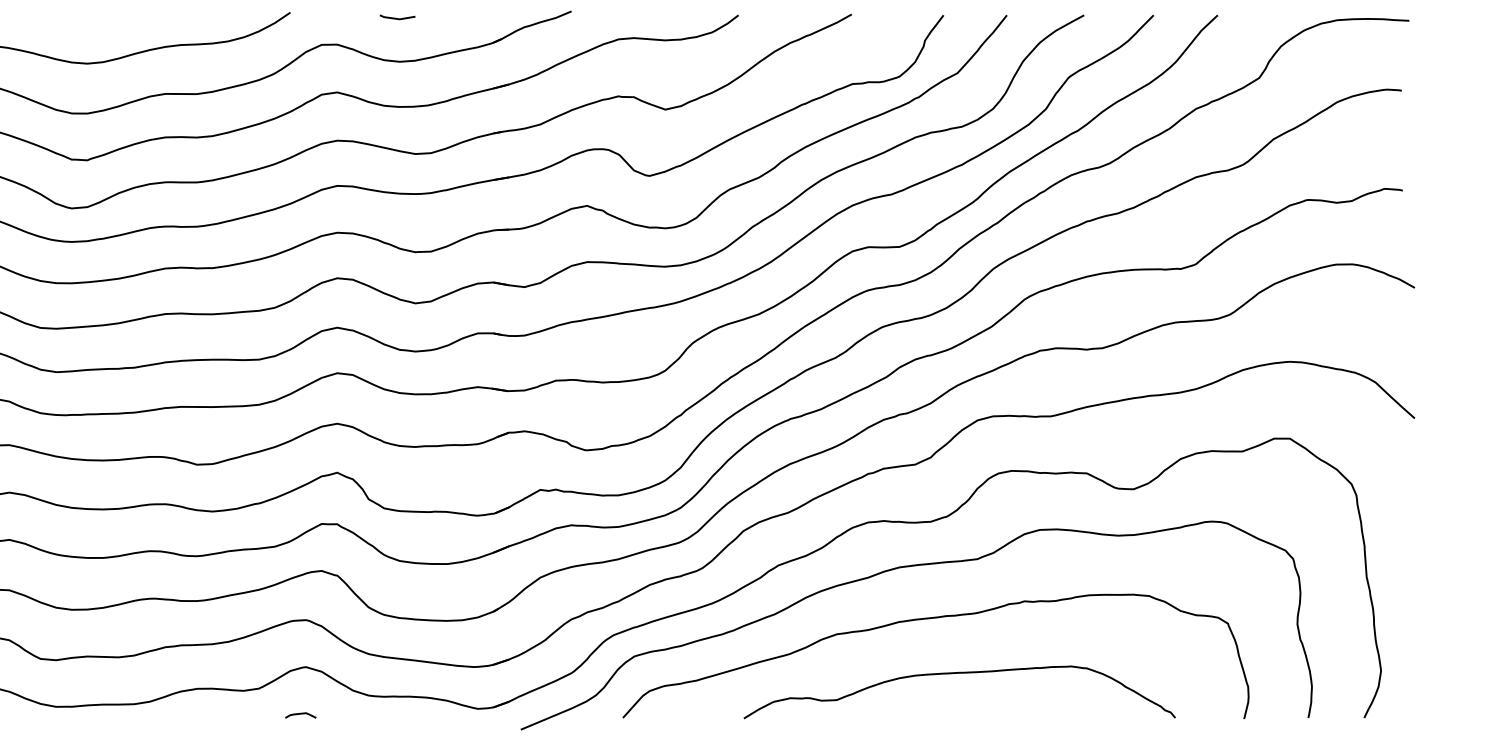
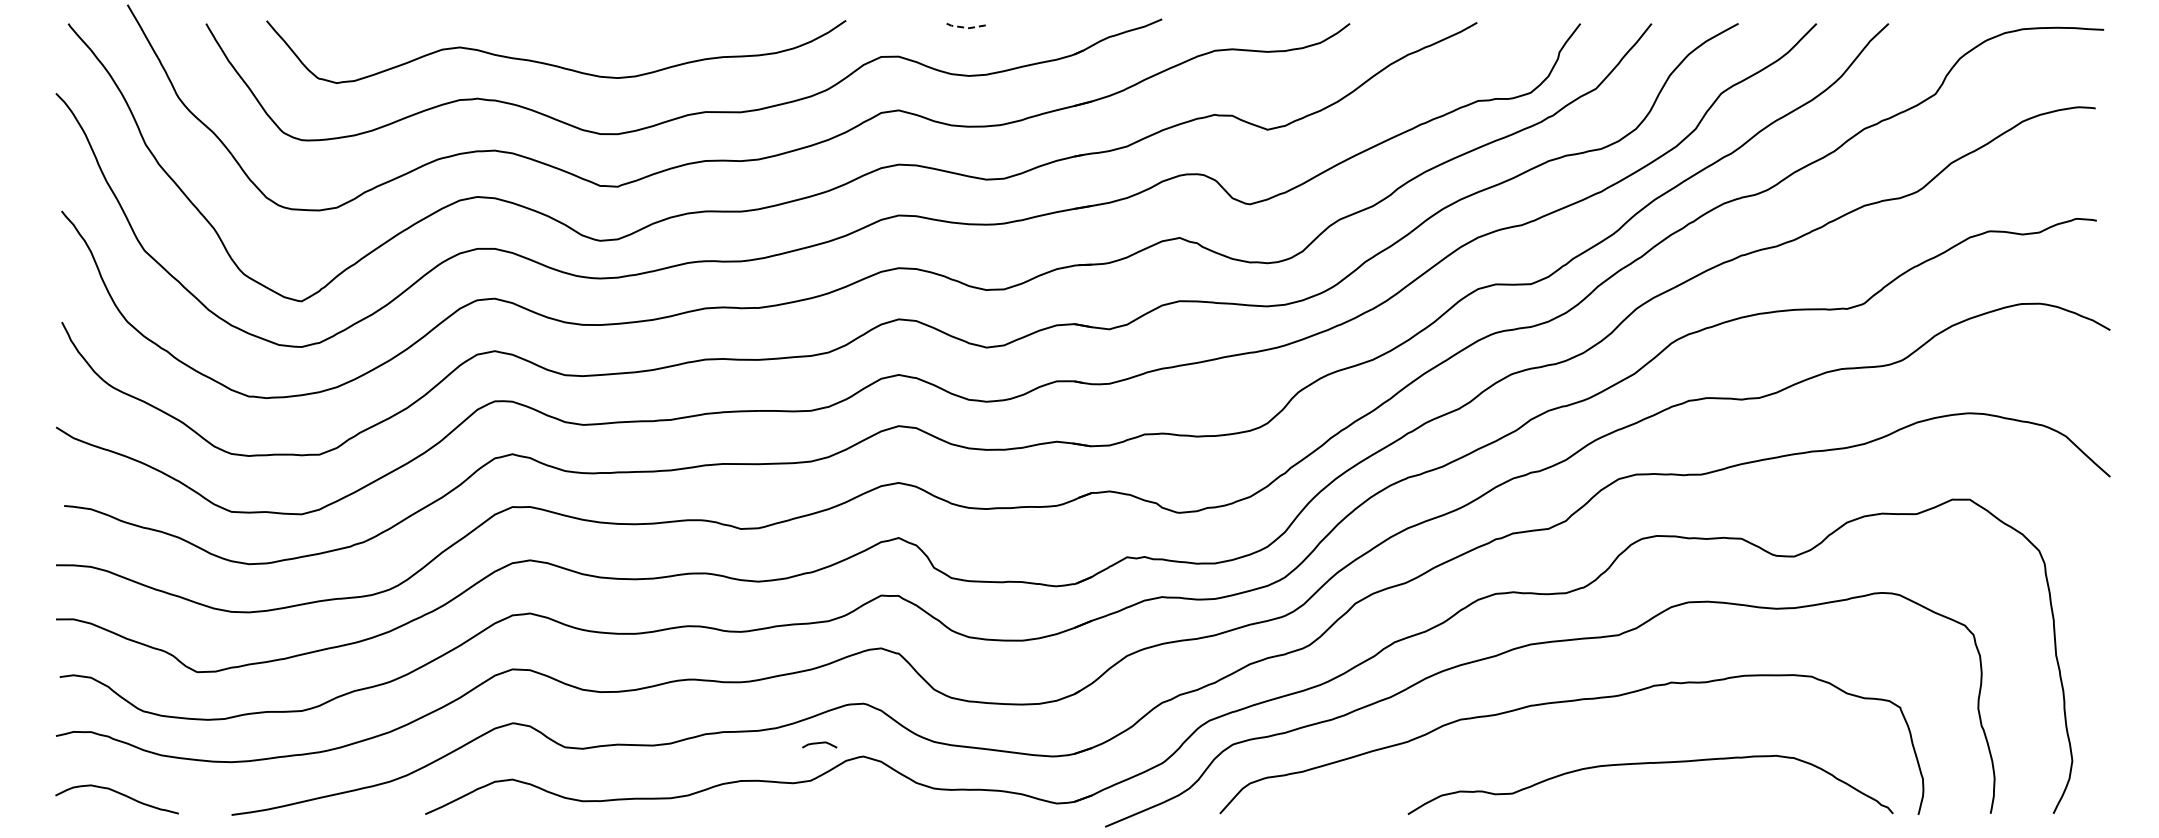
line: (397, 18) -> (966, 27), solid -> dashed
curve: (956, 674) -> (1646, 764), moved
curve: (300, 714) -> (819, 743), moved

